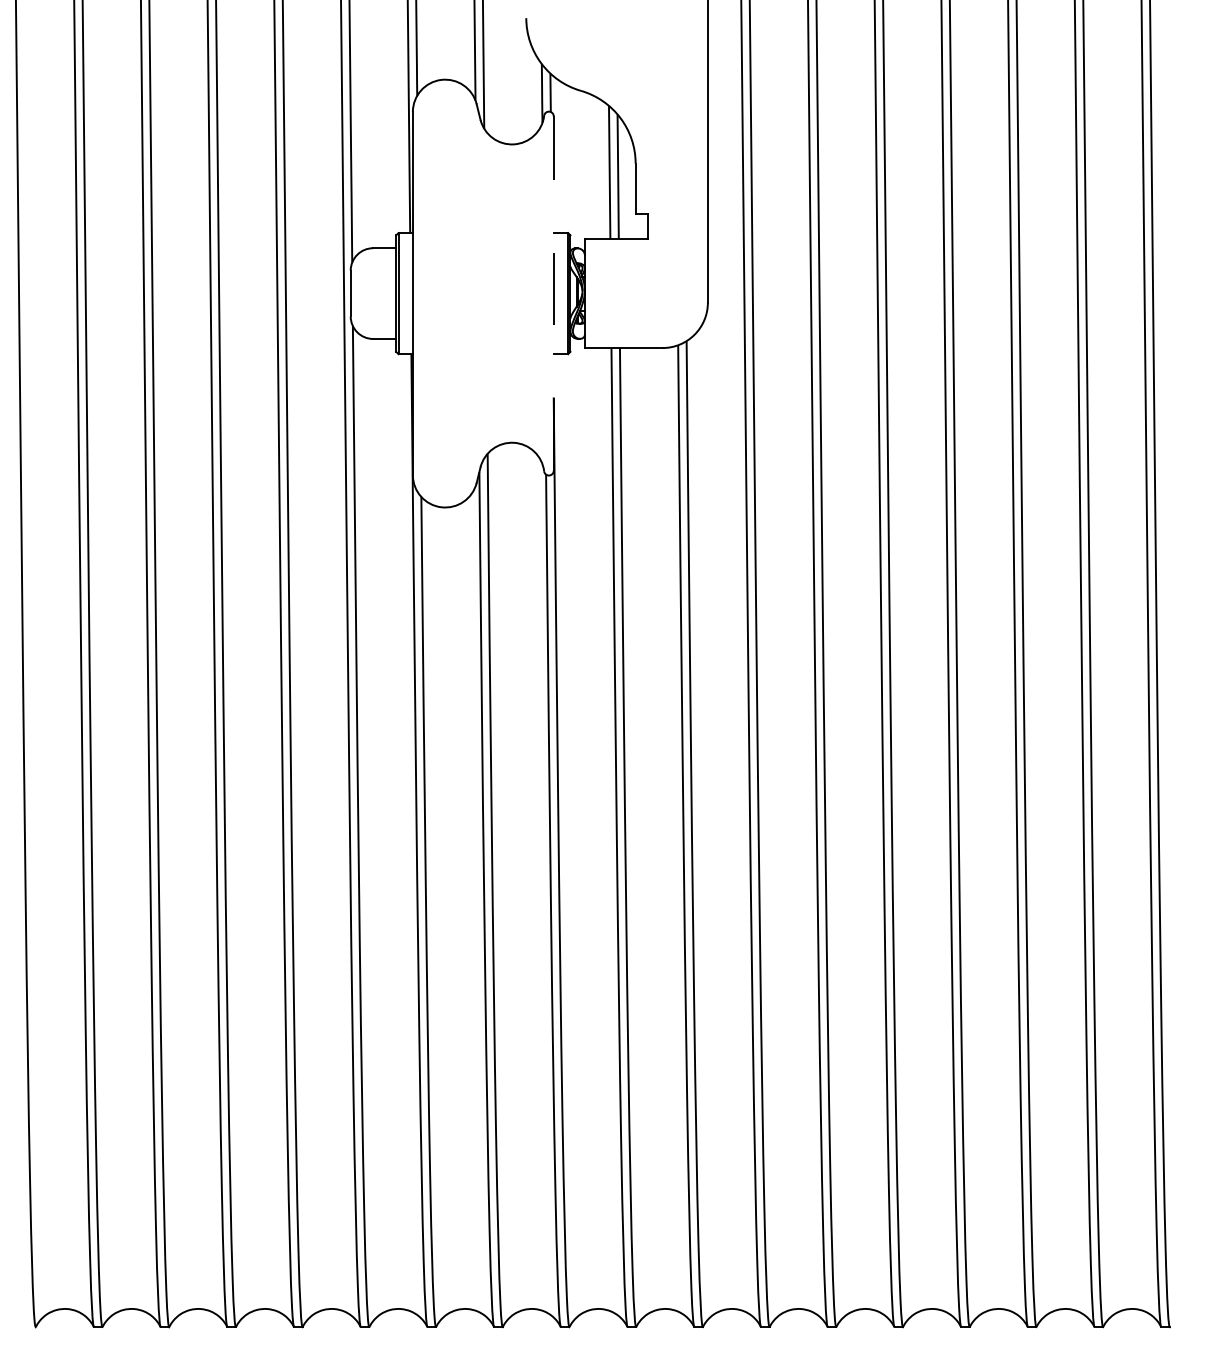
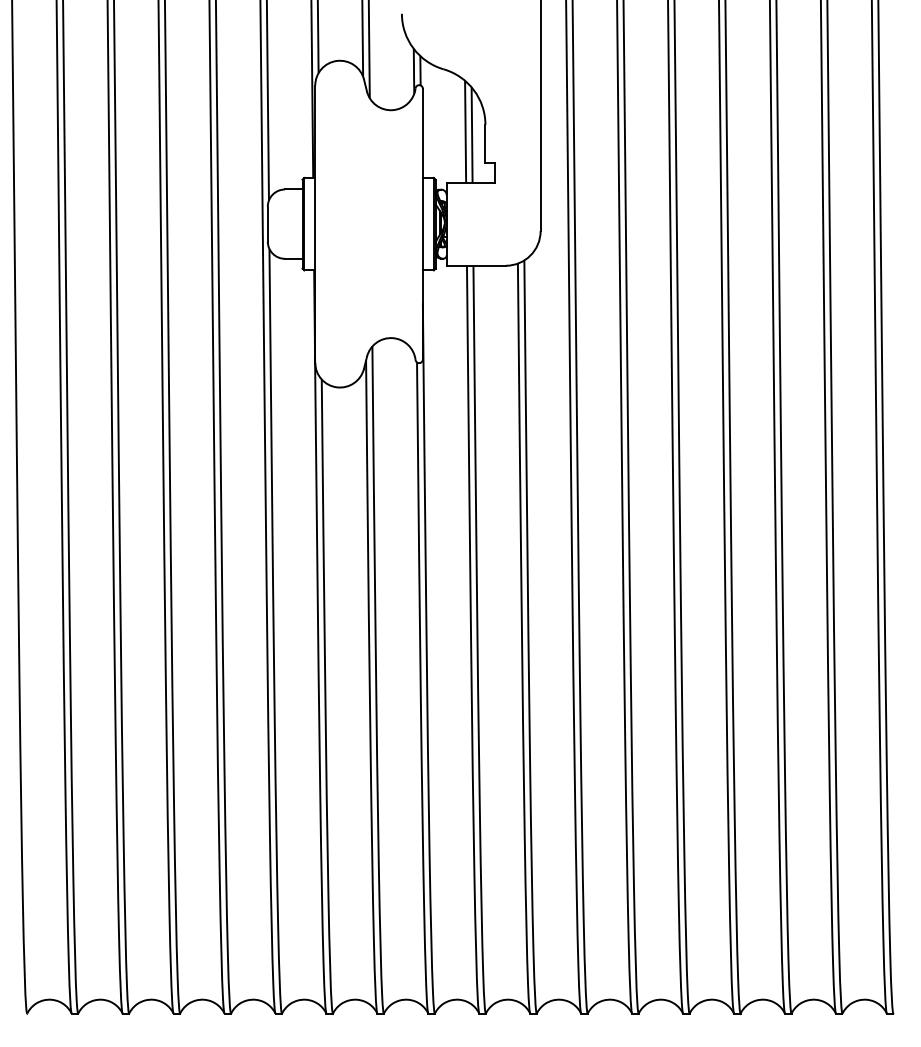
line: (553, 293) -> (422, 224), dashed -> solid

